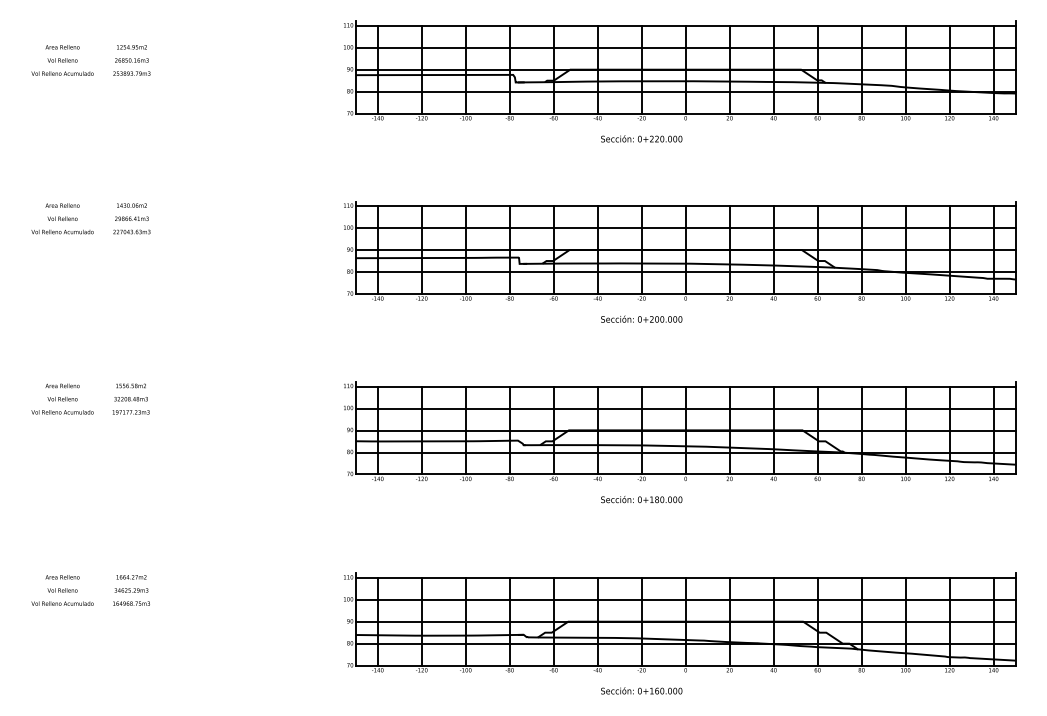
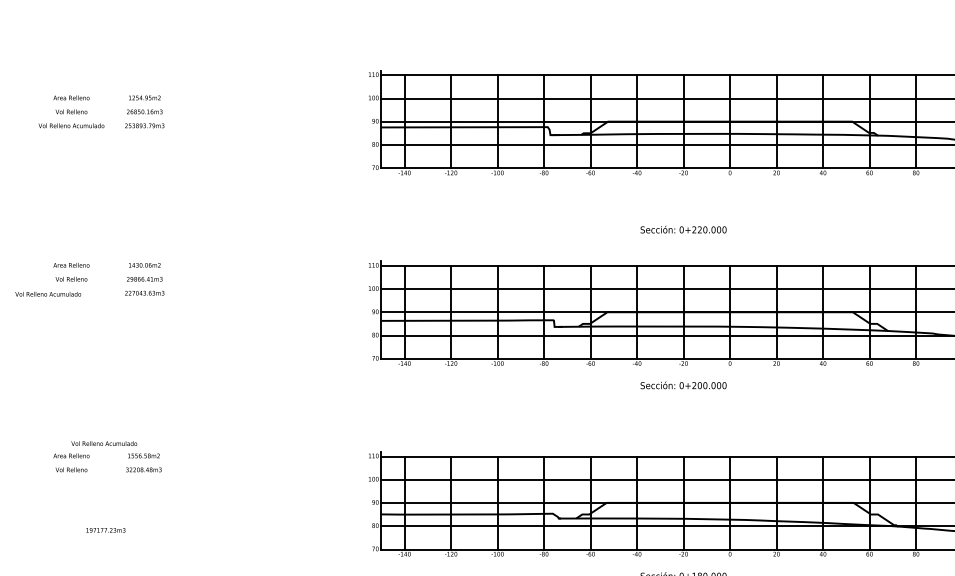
text: (641, 138) -> (683, 229), moved
text: (62, 231) -> (48, 293), moved
text: (62, 412) -> (104, 443), moved
text: (130, 412) -> (105, 530), moved

